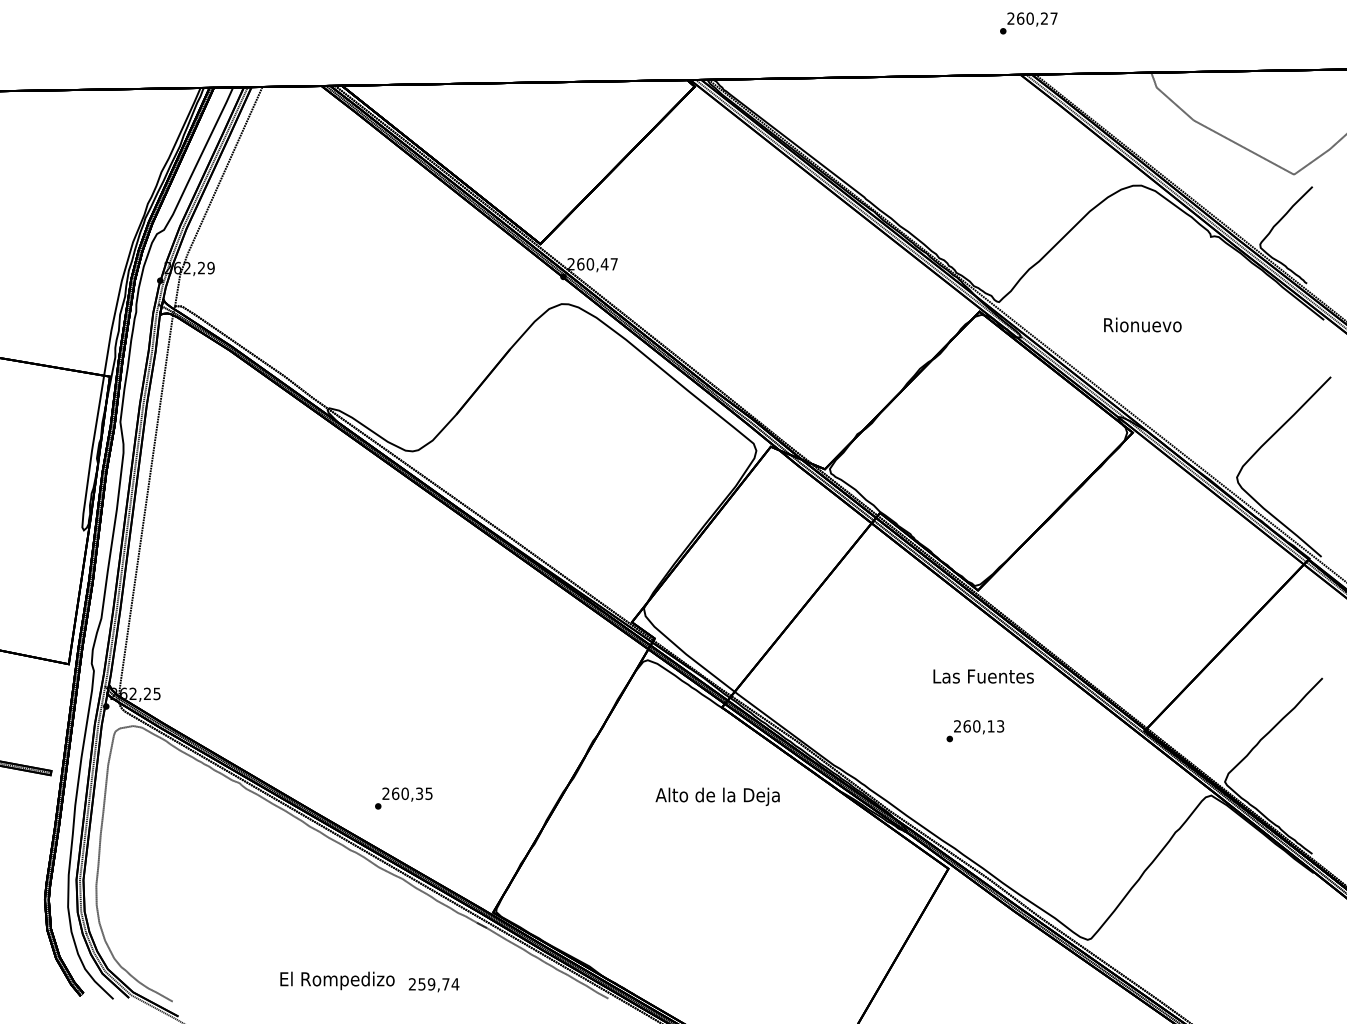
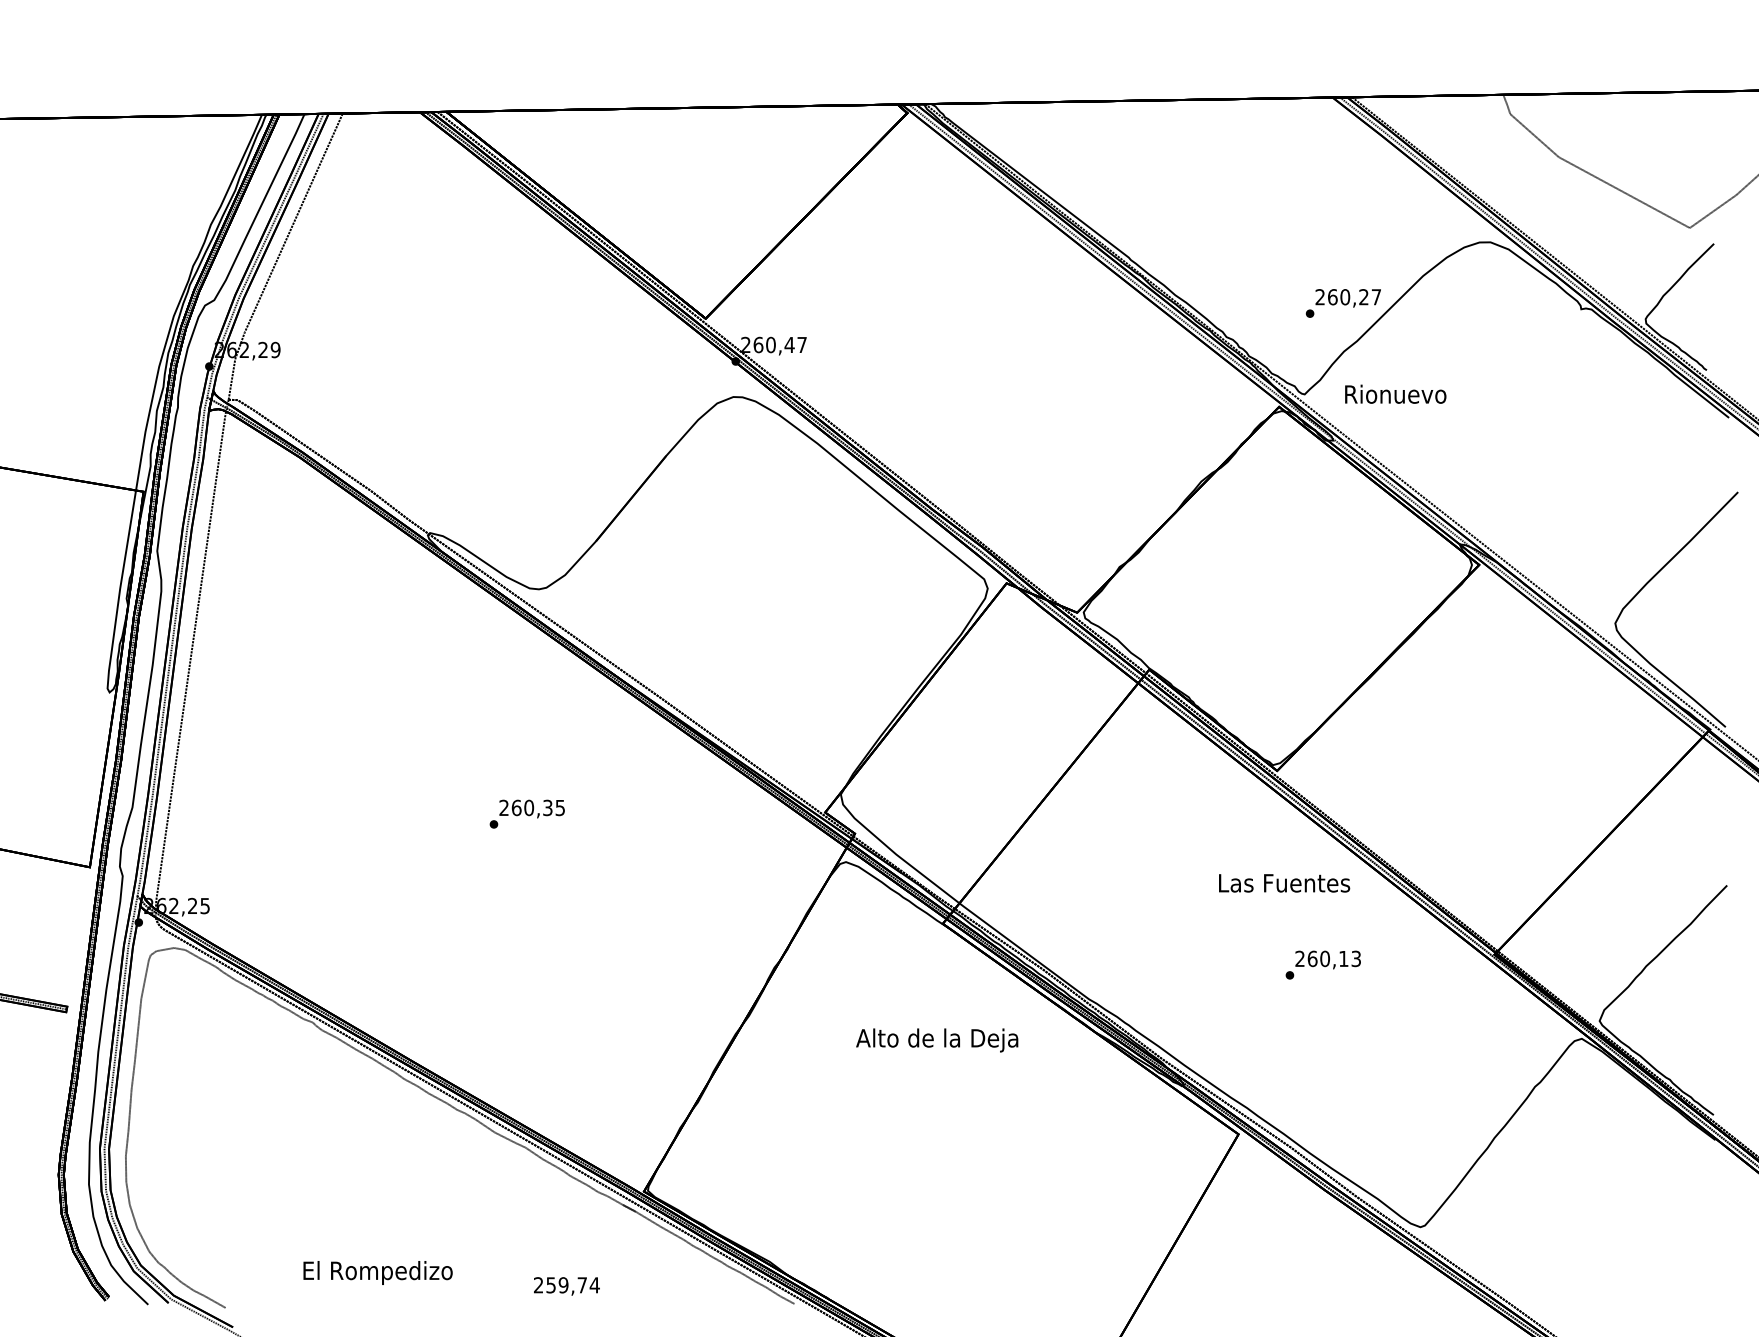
text: (1028, 23) -> (1343, 303), moved
text: (1142, 324) -> (1395, 393), moved
text: (975, 731) -> (1323, 965), moved
text: (403, 798) -> (526, 814), moved
text: (337, 980) -> (378, 1272), moved

